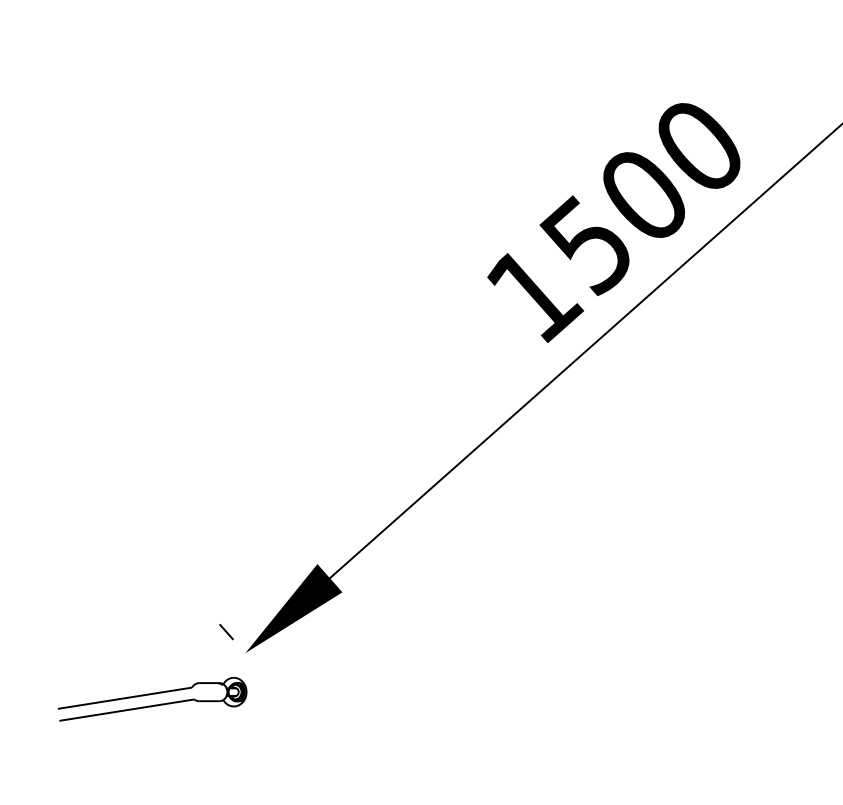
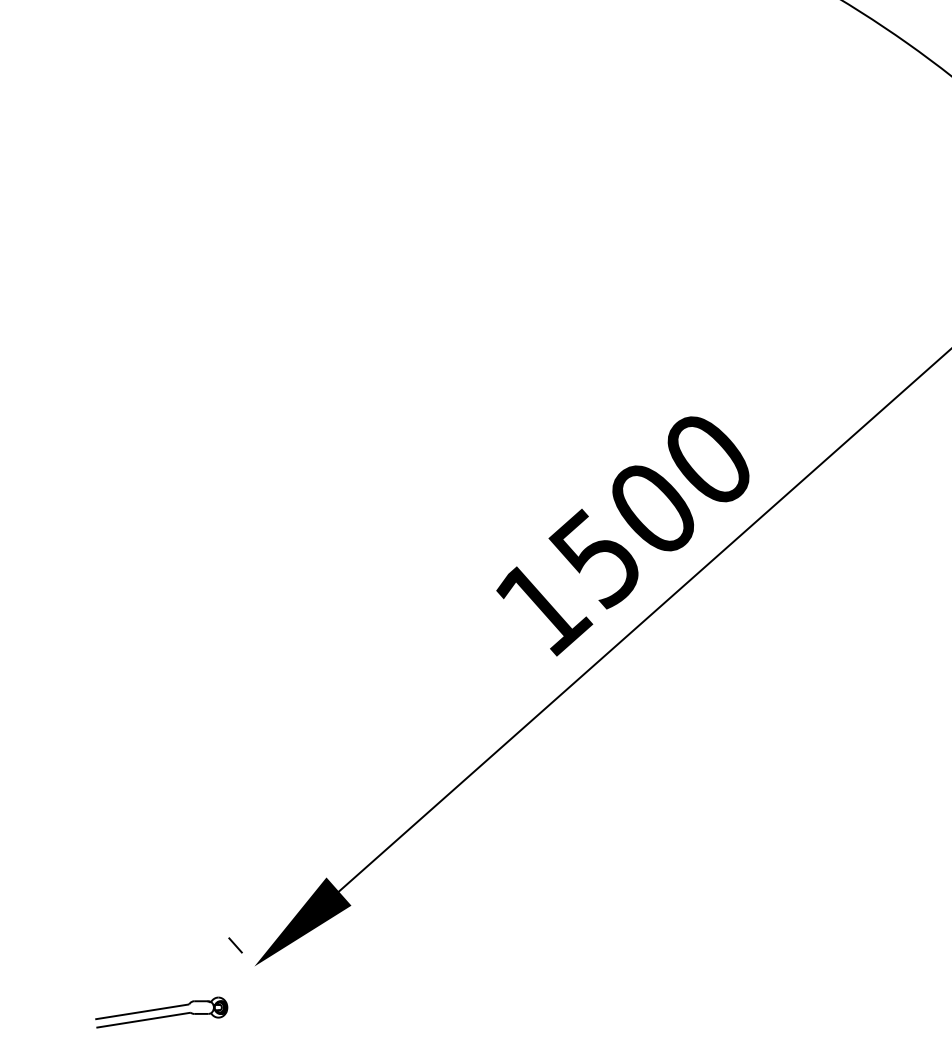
part: (152, 699) -> (161, 1012), size x0.7

